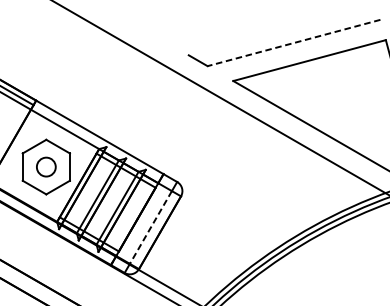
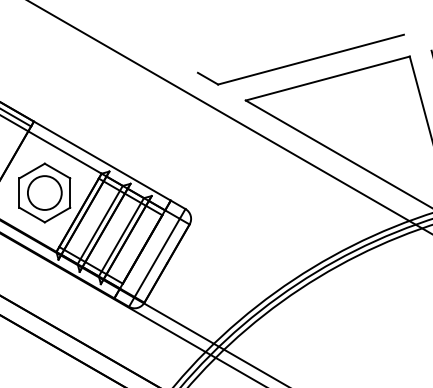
line: (293, 42) -> (310, 59), dashed -> solid
circle: (46, 166) -> (44, 192), size x1.67
line: (151, 228) -> (157, 258), dashed -> solid

